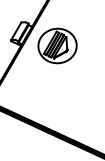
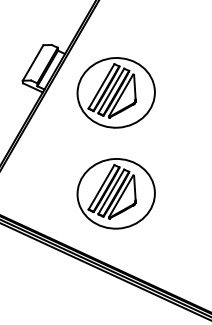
part: (57, 95) -> (116, 192), added

